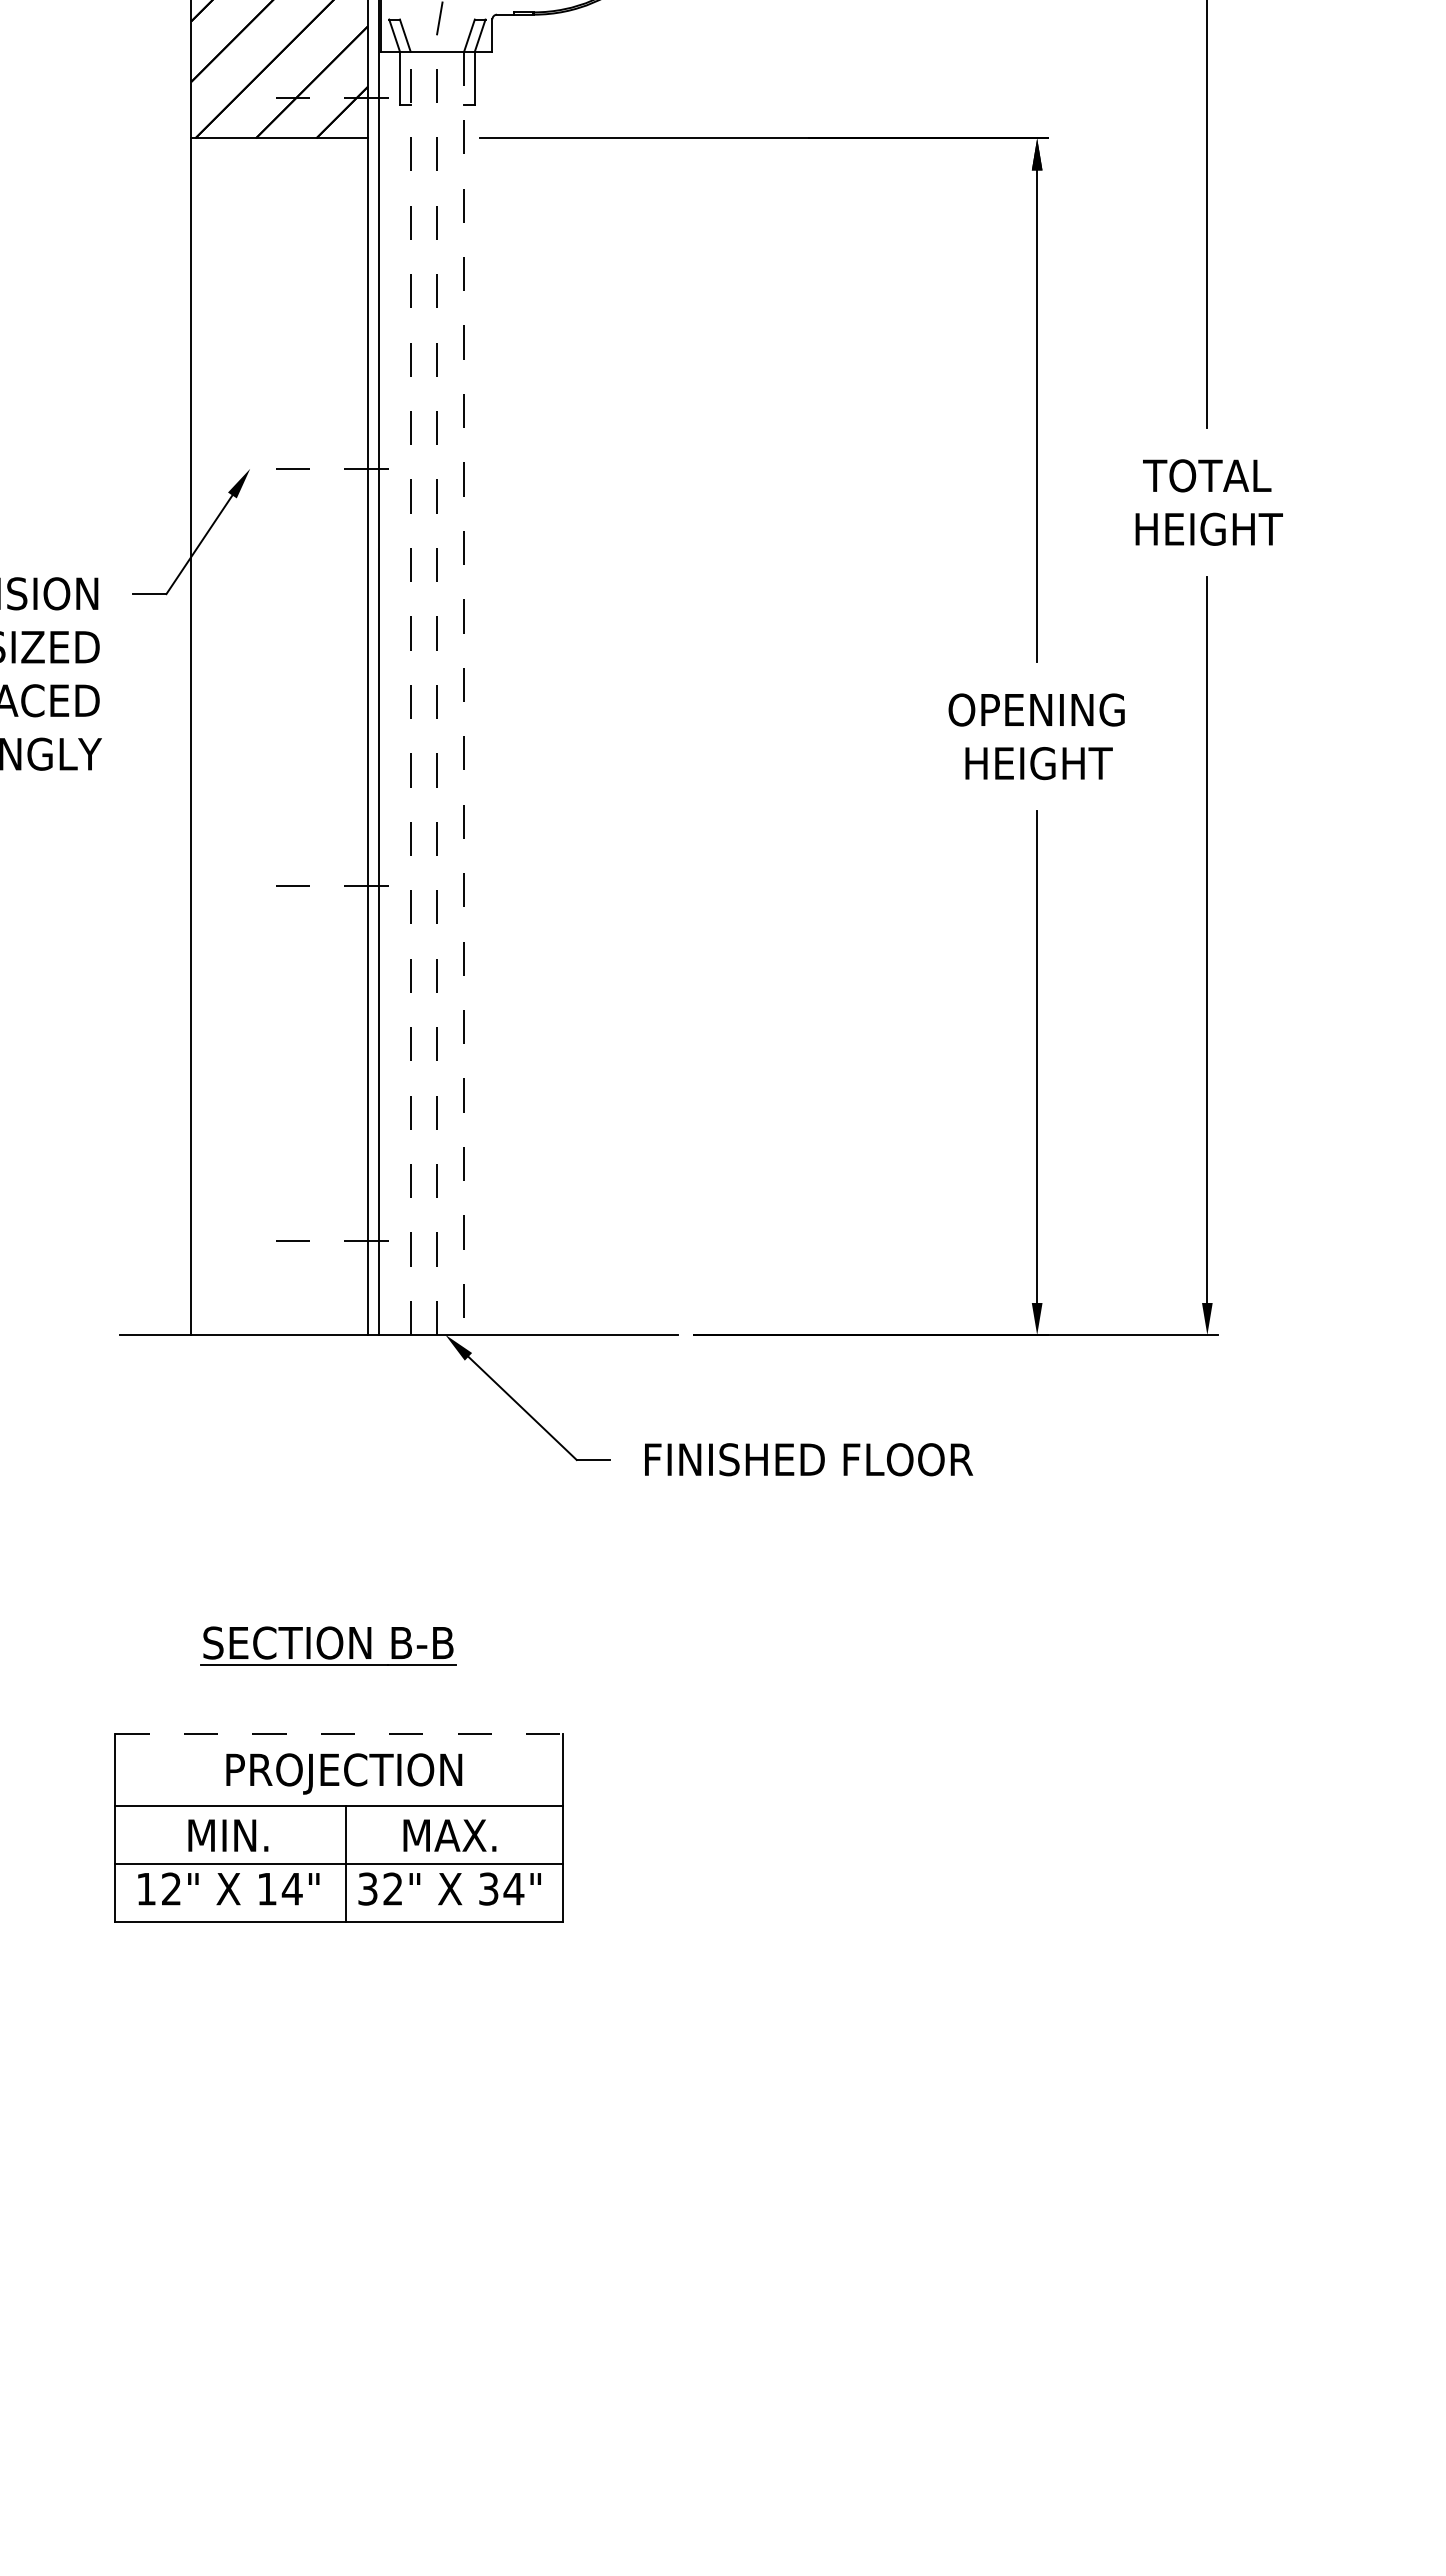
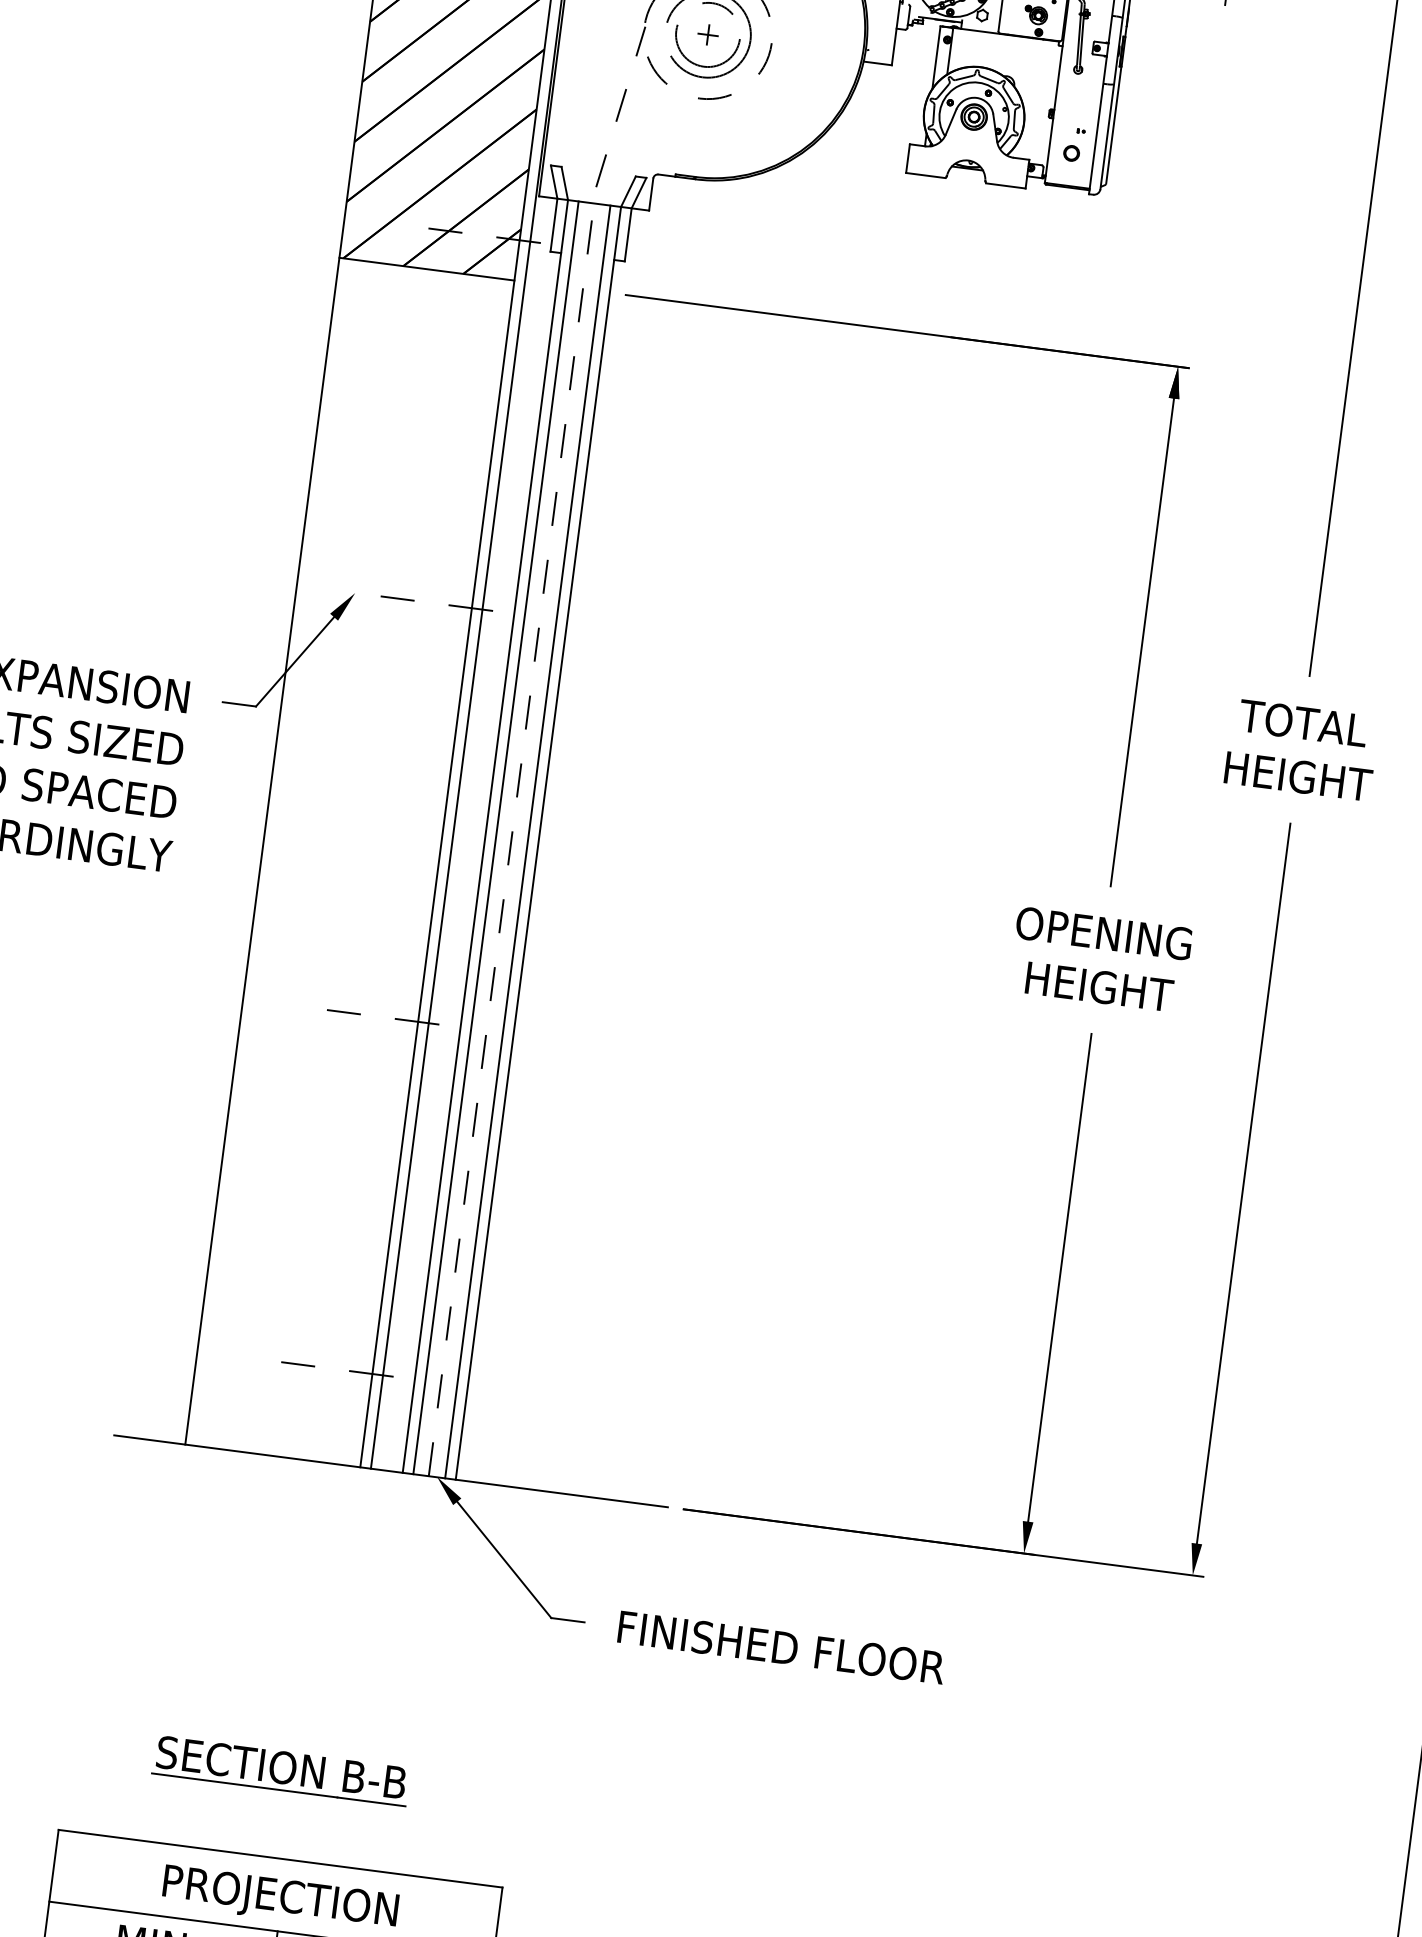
line: (410, 693) -> (485, 836), dashed -> solid
line: (421, 693) -> (496, 837), added
line: (453, 693) -> (527, 842), added
line: (464, 693) -> (538, 843), dashed -> solid
line: (339, 1733) -> (280, 1858), dashed -> solid

